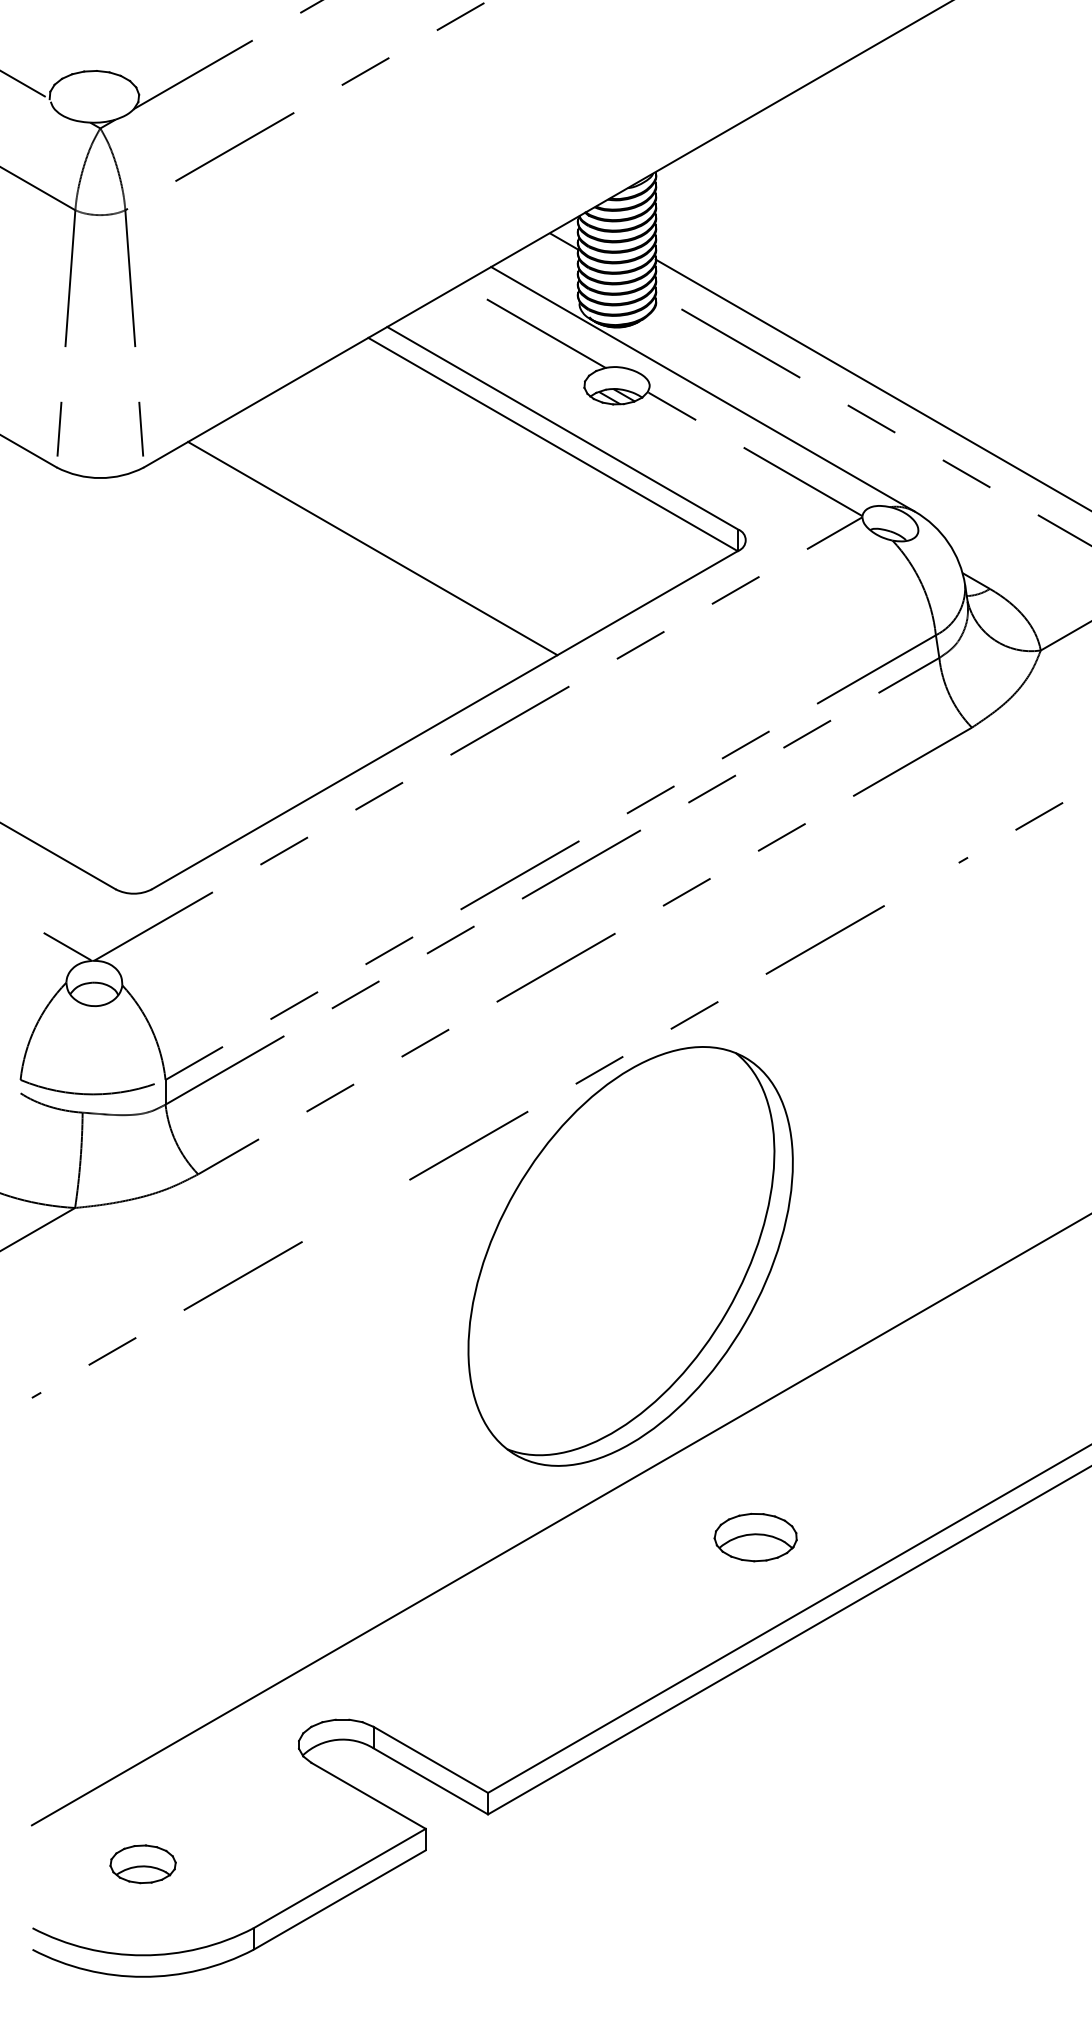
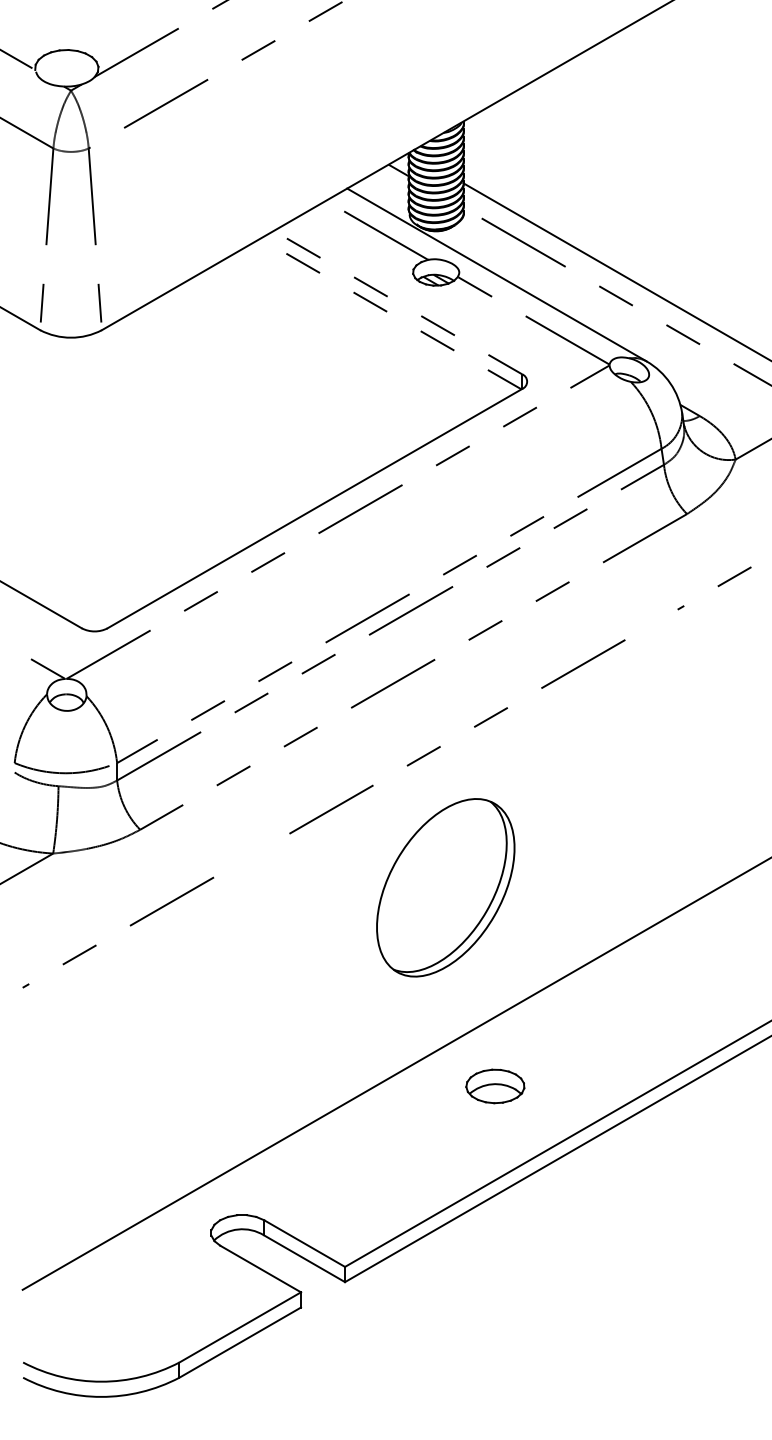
line: (562, 428) -> (397, 302), solid -> dashed
line: (552, 444) -> (390, 314), solid -> dashed
line: (372, 548) -> (263, 387), removed
part: (630, 1256) -> (445, 887), size x0.6
part: (755, 1537) -> (495, 1086), moved
part: (142, 1864) -> (100, 1317), removed

